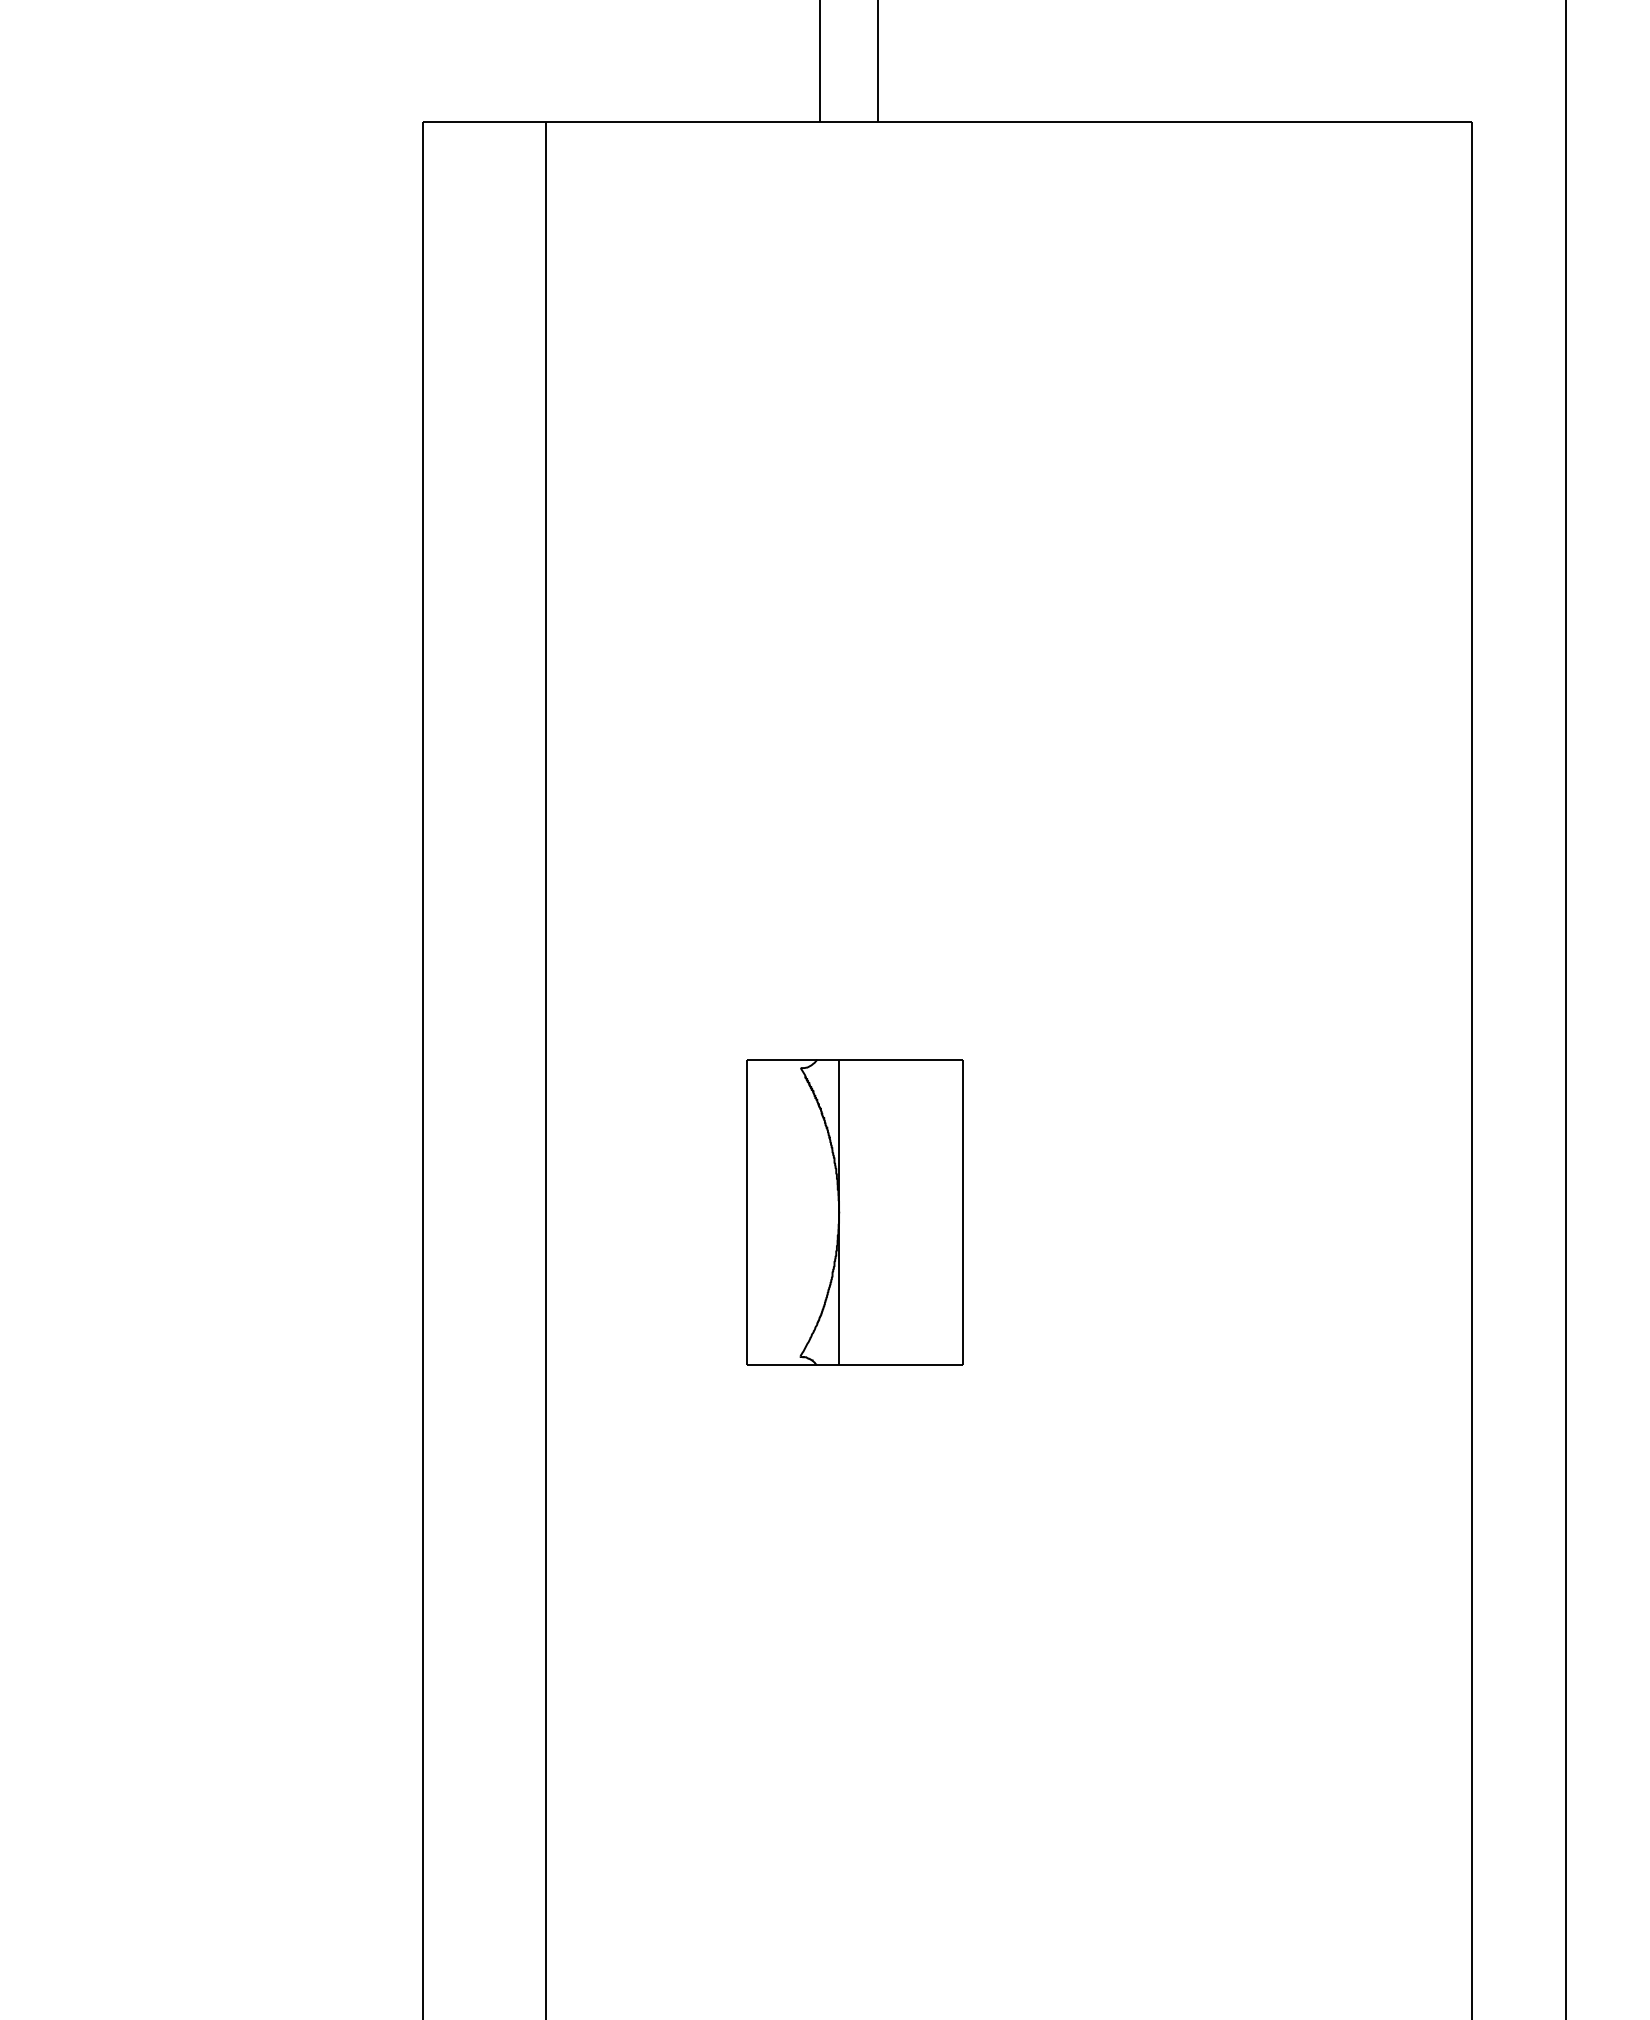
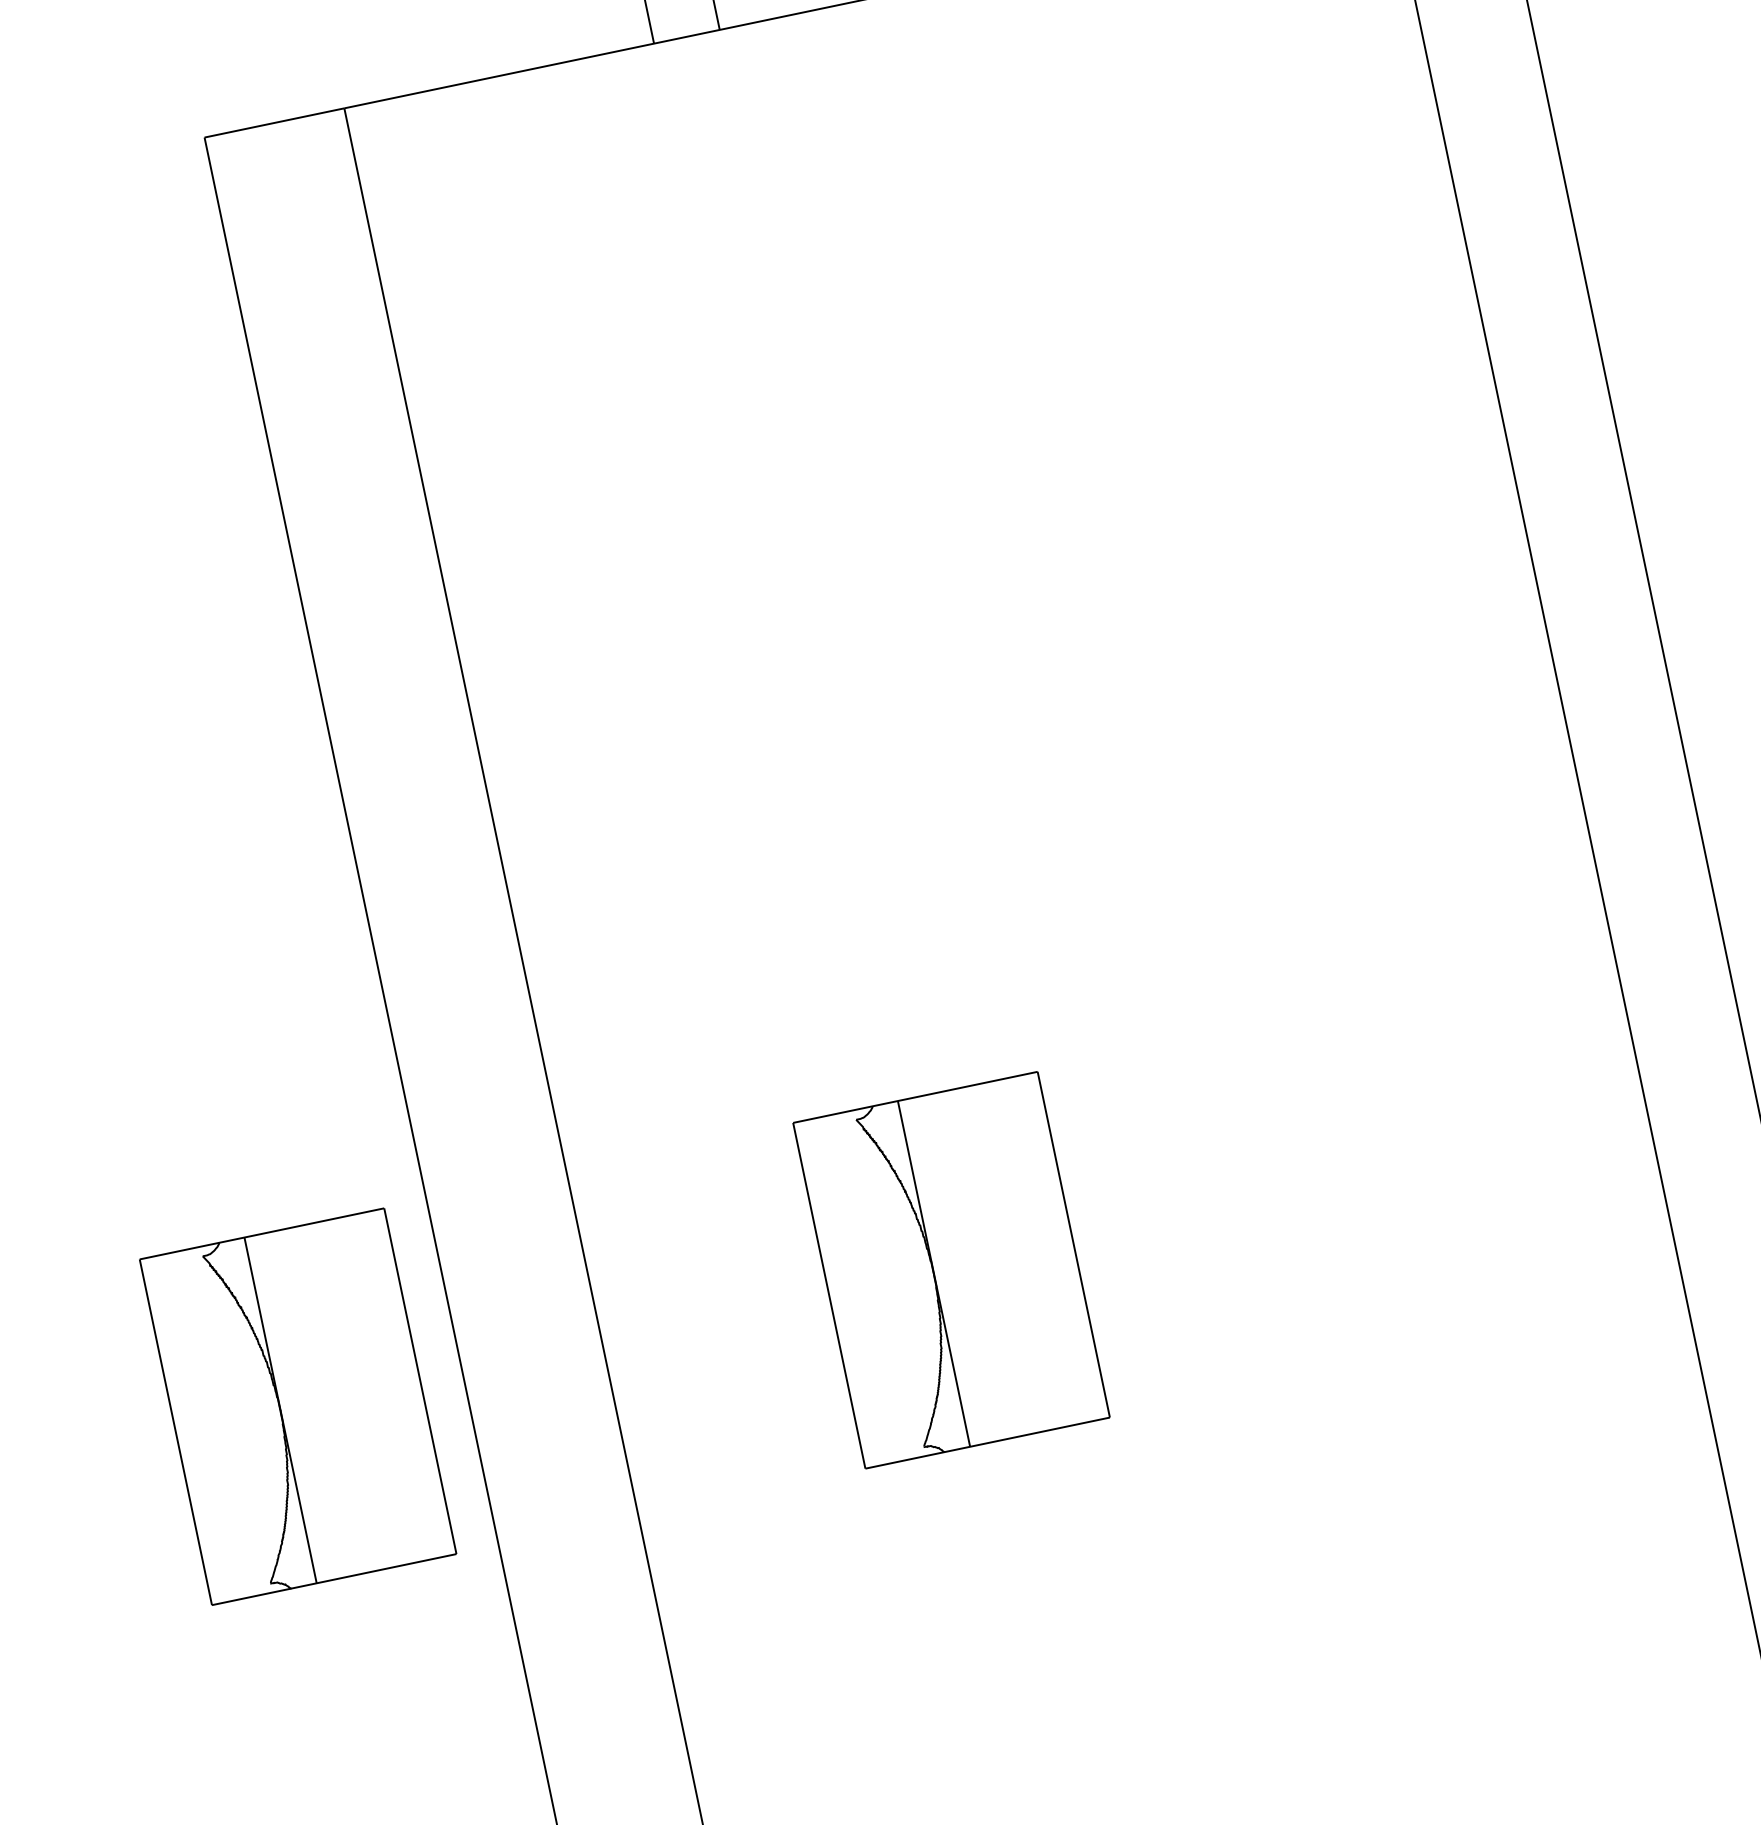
part: (277, 1212) -> (297, 1407), added

